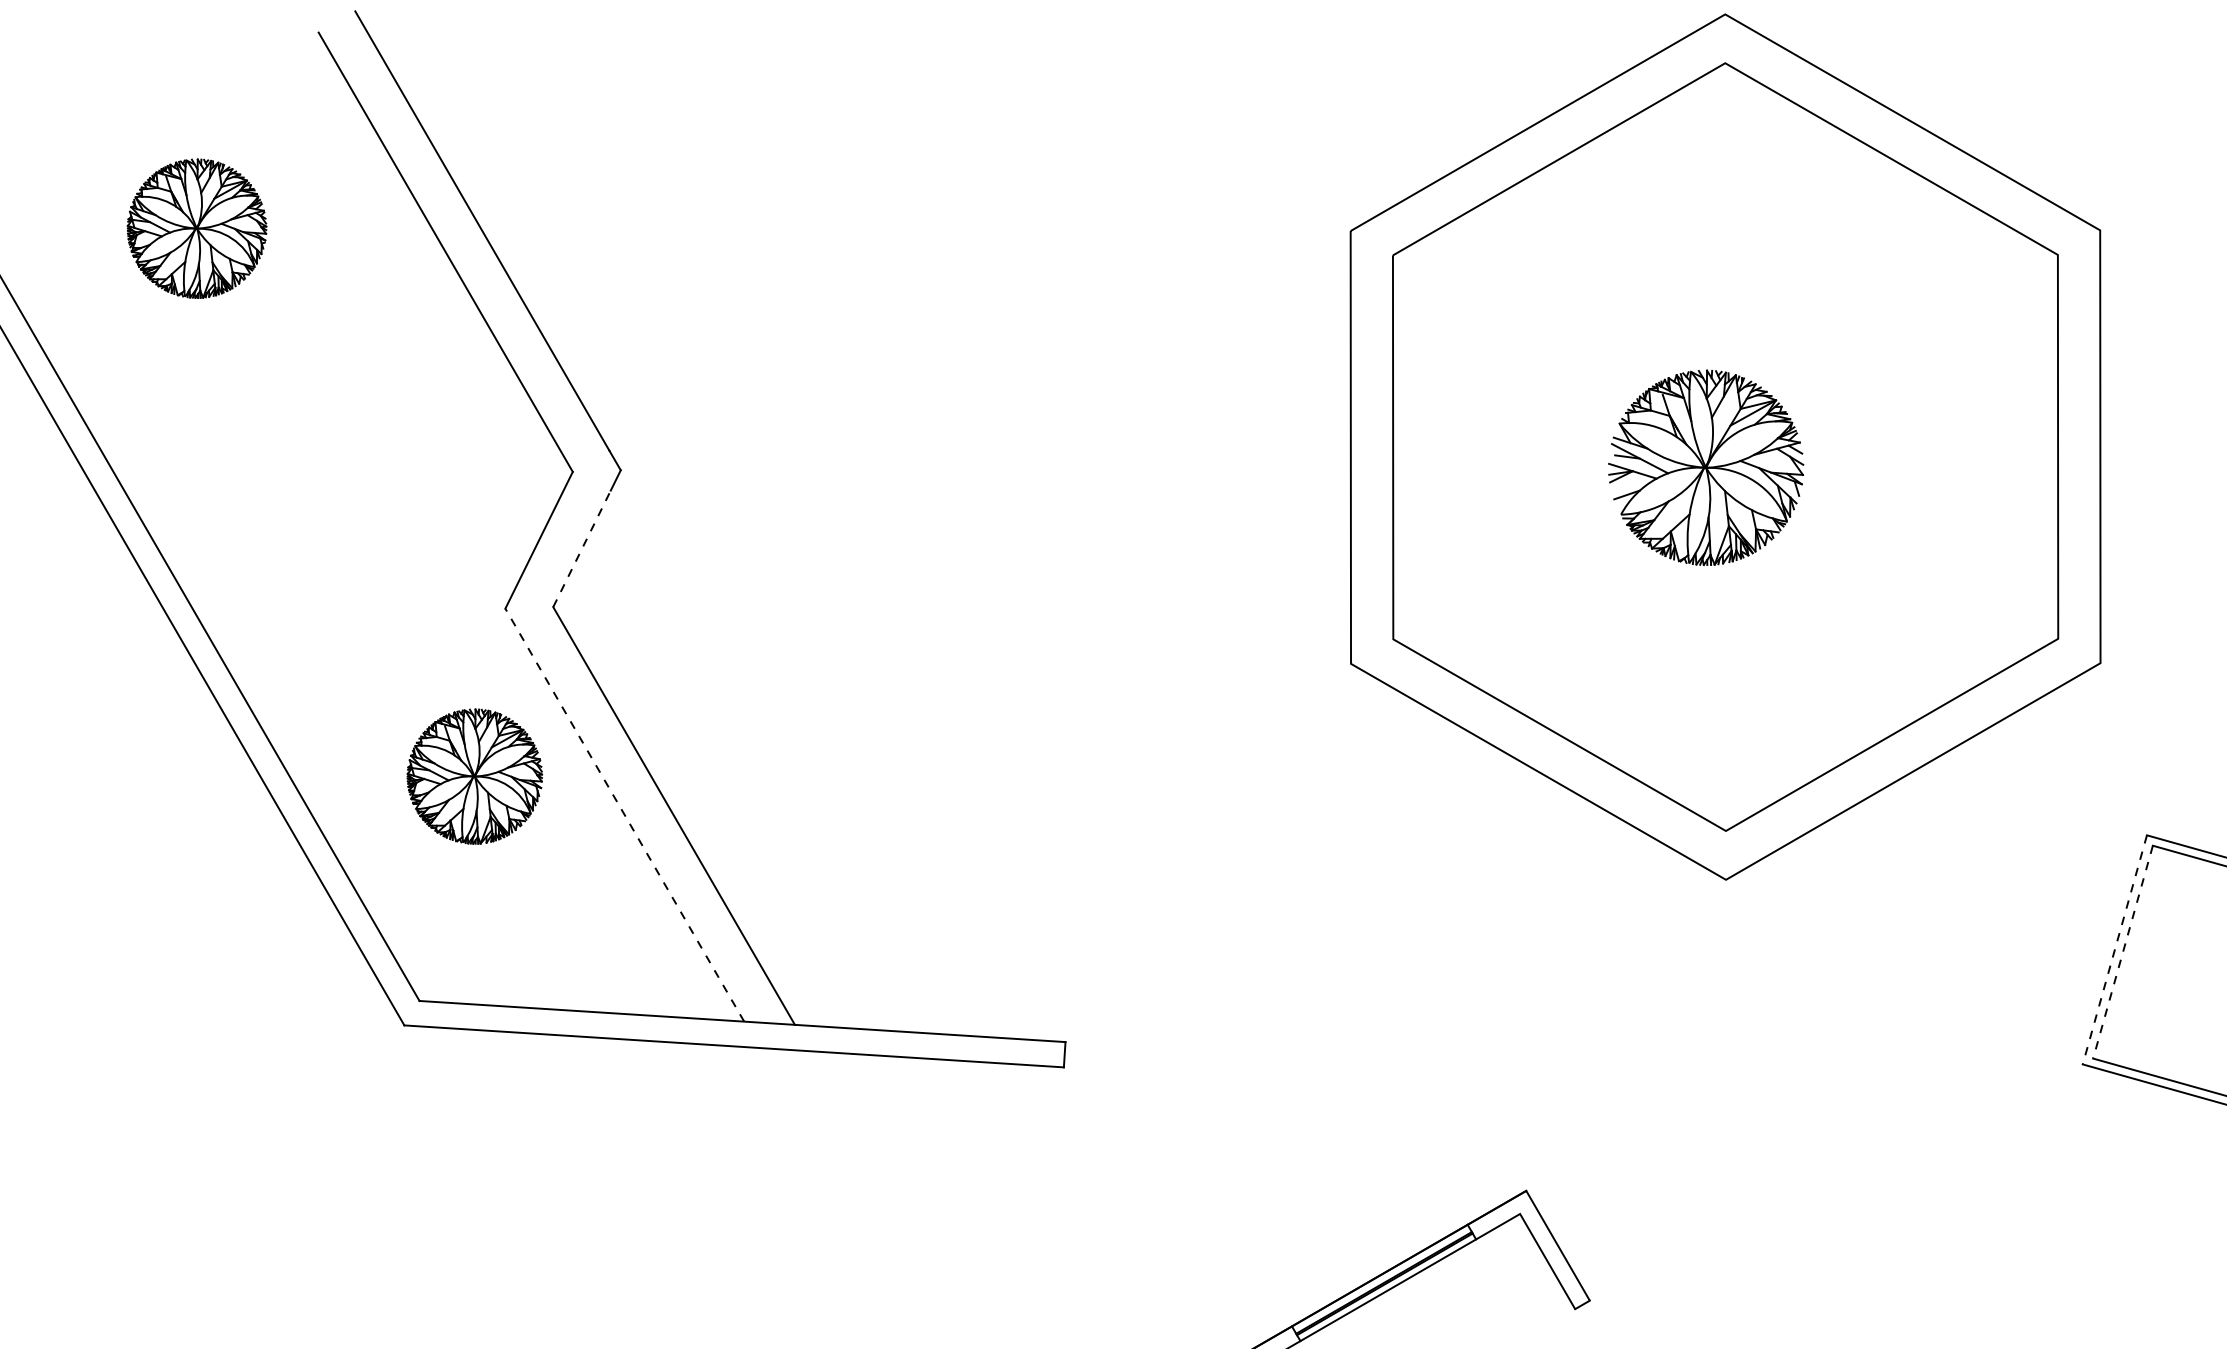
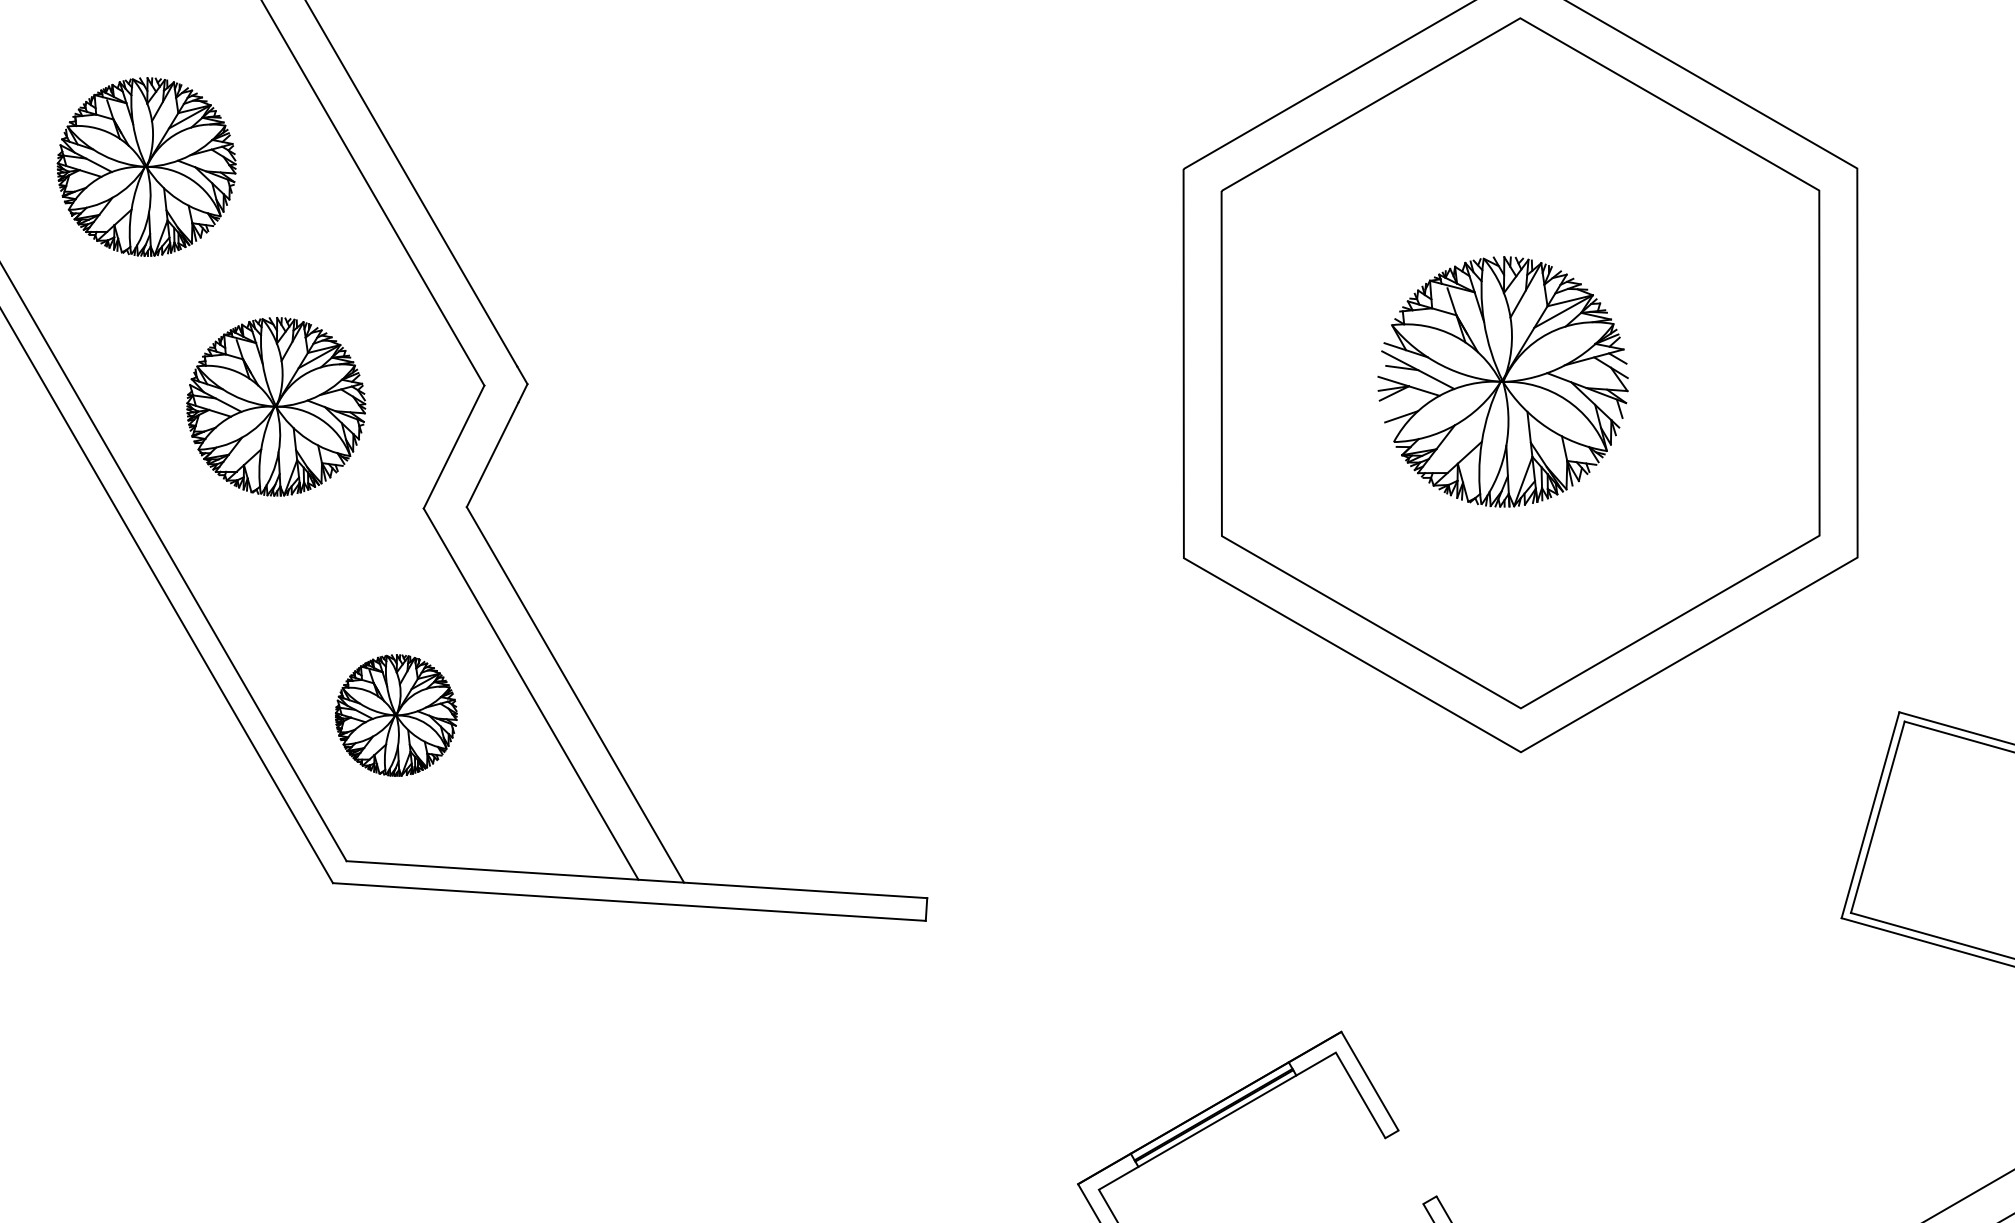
part: (196, 228) -> (146, 166), size x1.43
part: (1705, 467) -> (1502, 381), size x1.43
part: (341, 495) -> (276, 406), added
line: (581, 548) -> (492, 454), dashed -> solid
part: (475, 776) -> (396, 715), moved
line: (624, 814) -> (530, 693), dashed -> solid
line: (2114, 950) -> (1870, 815), dashed -> solid
line: (2122, 952) -> (1877, 817), dashed -> solid

